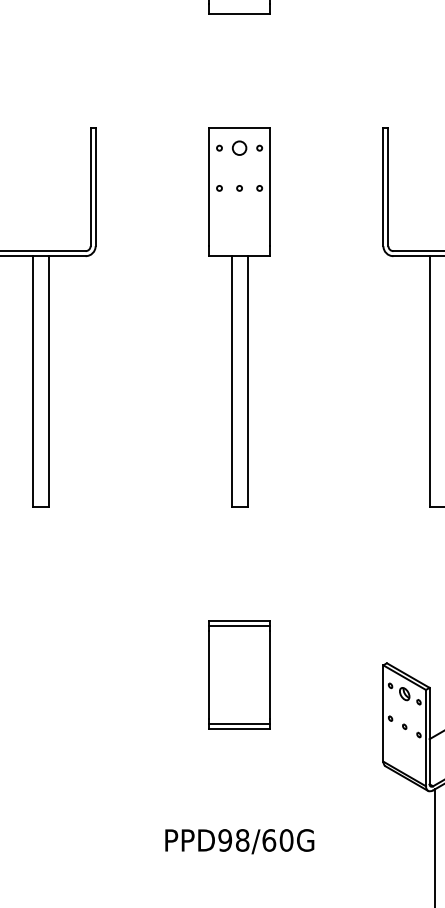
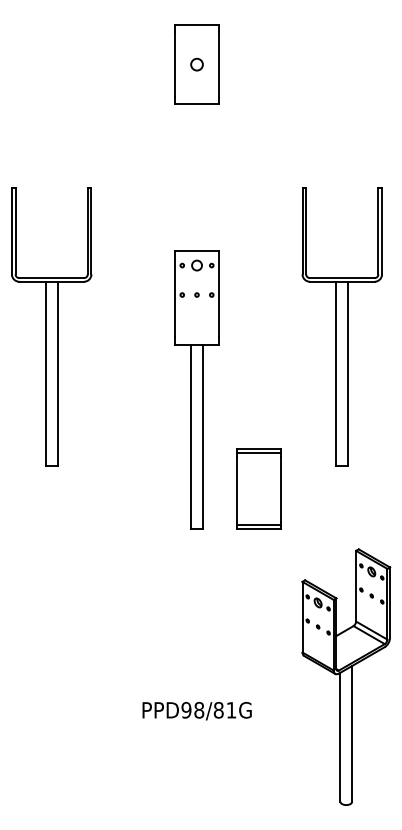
part: (238, 317) -> (196, 389), moved
part: (238, 674) -> (258, 488), moved
text: (277, 840) -> (224, 710), PPD98/60G -> PPD98/81G

